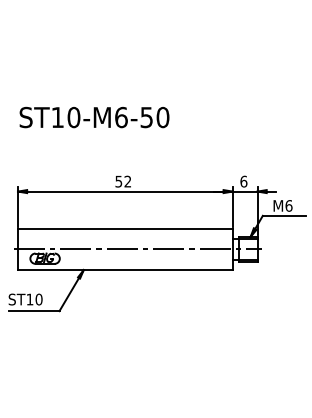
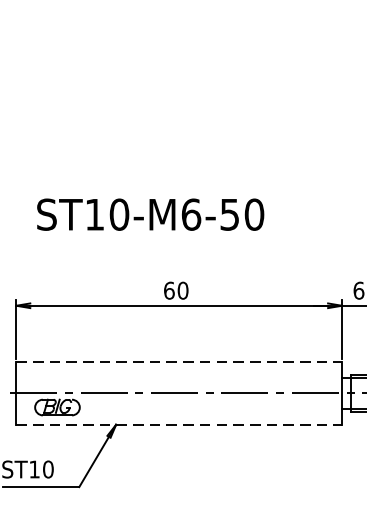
text: (94, 117) -> (150, 214), moved
text: (123, 181) -> (176, 290), 52 -> 60
line: (125, 228) -> (179, 361), solid -> dashed
line: (125, 270) -> (179, 425), solid -> dashed

